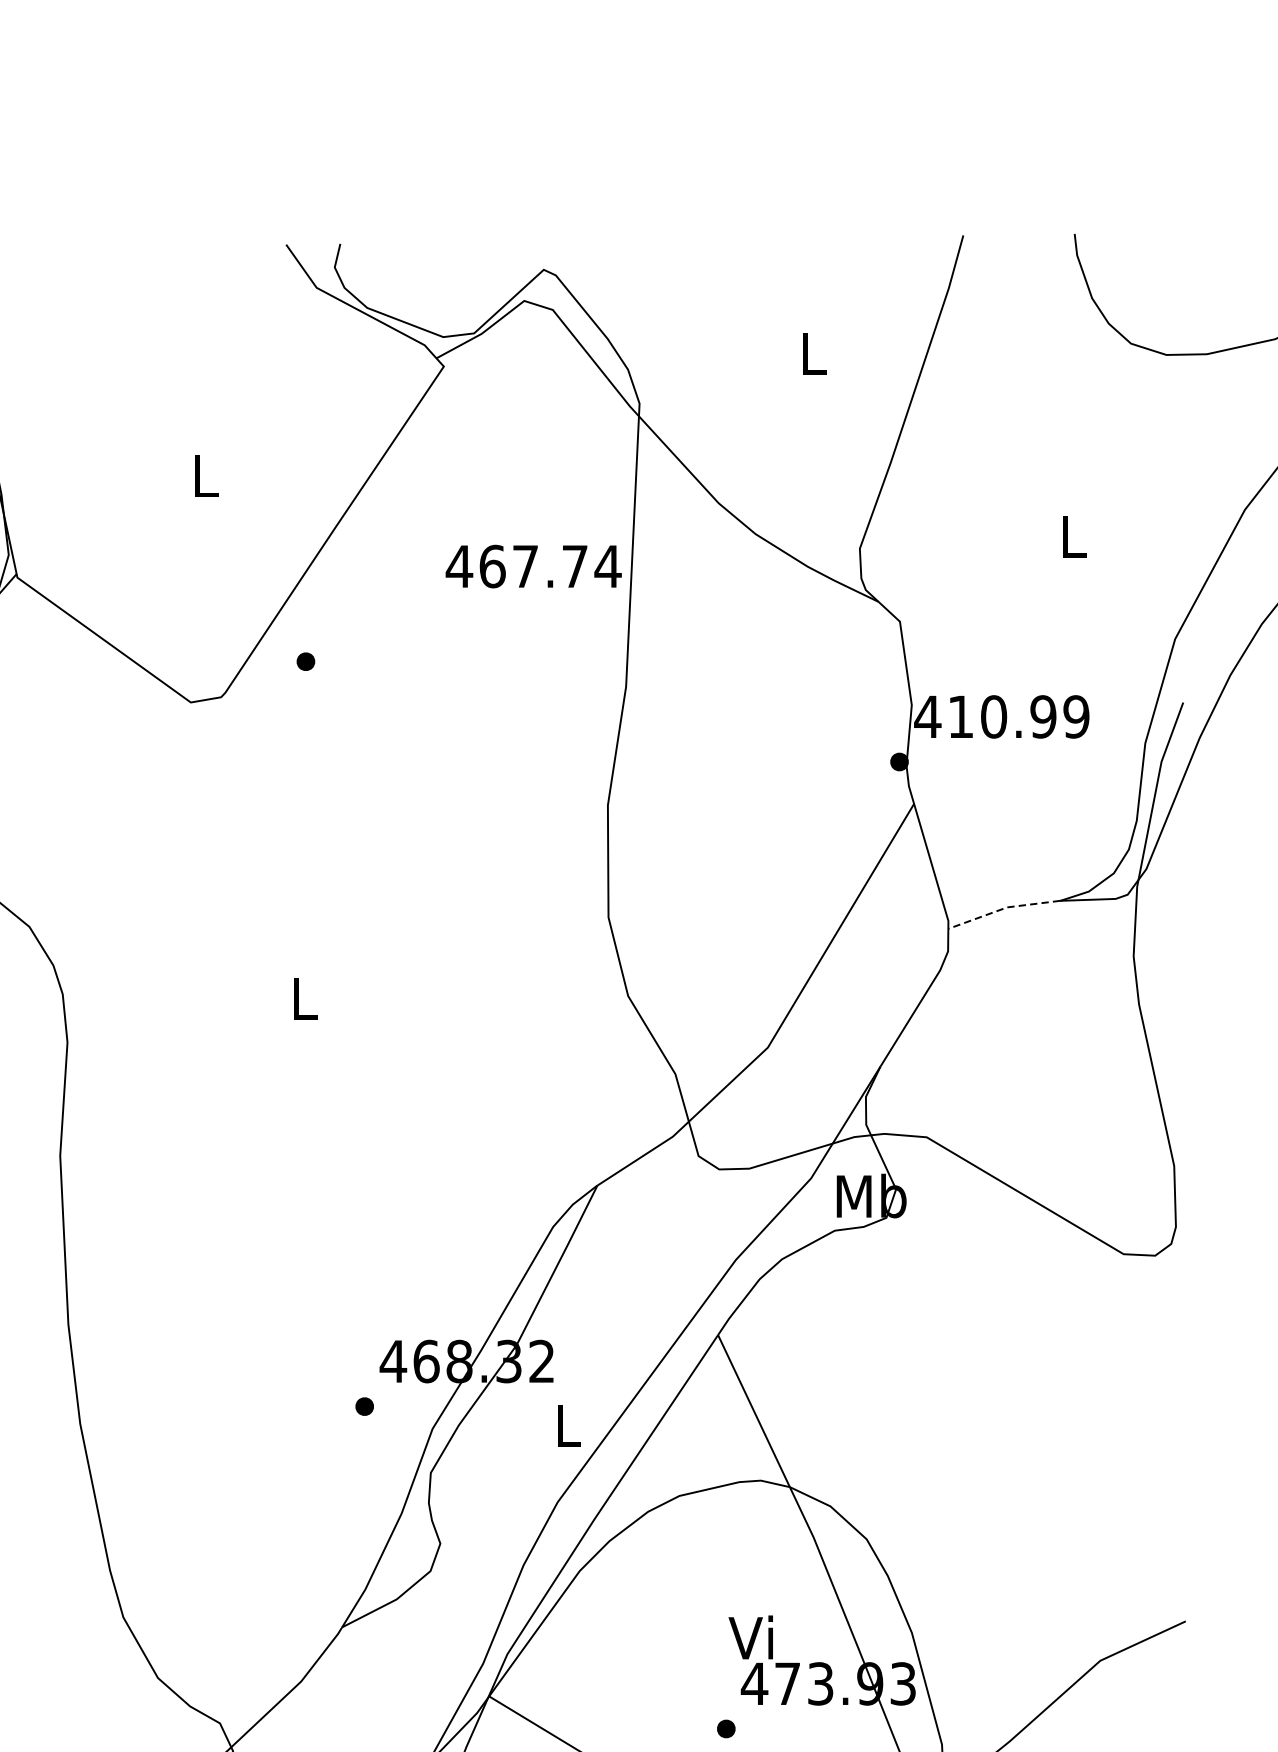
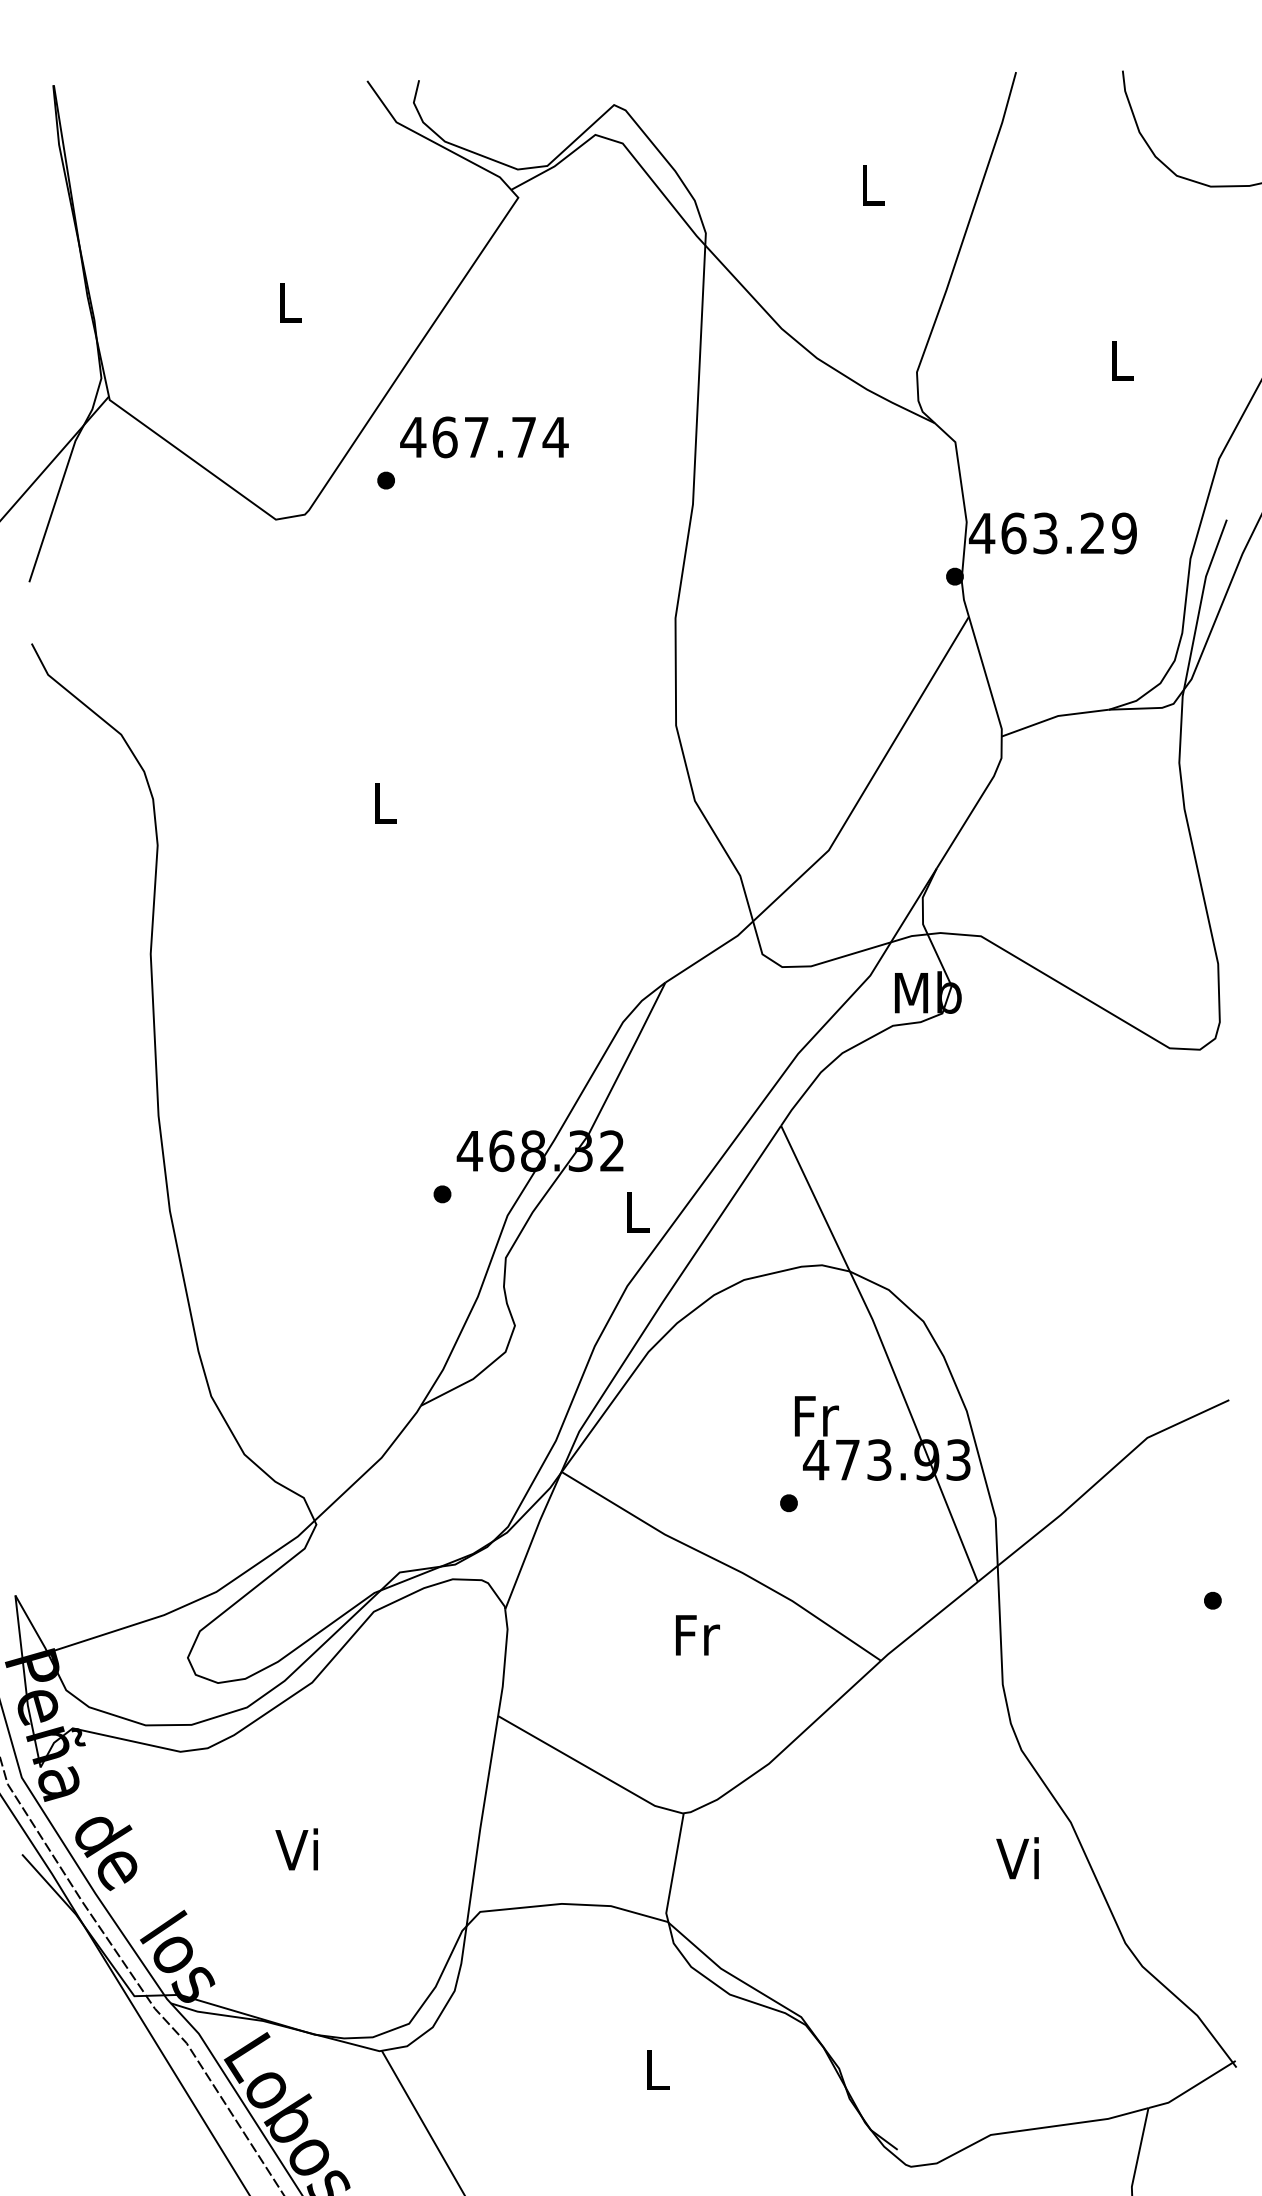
text: (533, 566) -> (484, 437), moved
text: (1002, 716) -> (1053, 533), 410.99 -> 463.29
line: (1003, 908) -> (1054, 717), dashed -> solid
text: (752, 1637) -> (814, 1415), Vi -> Fr

